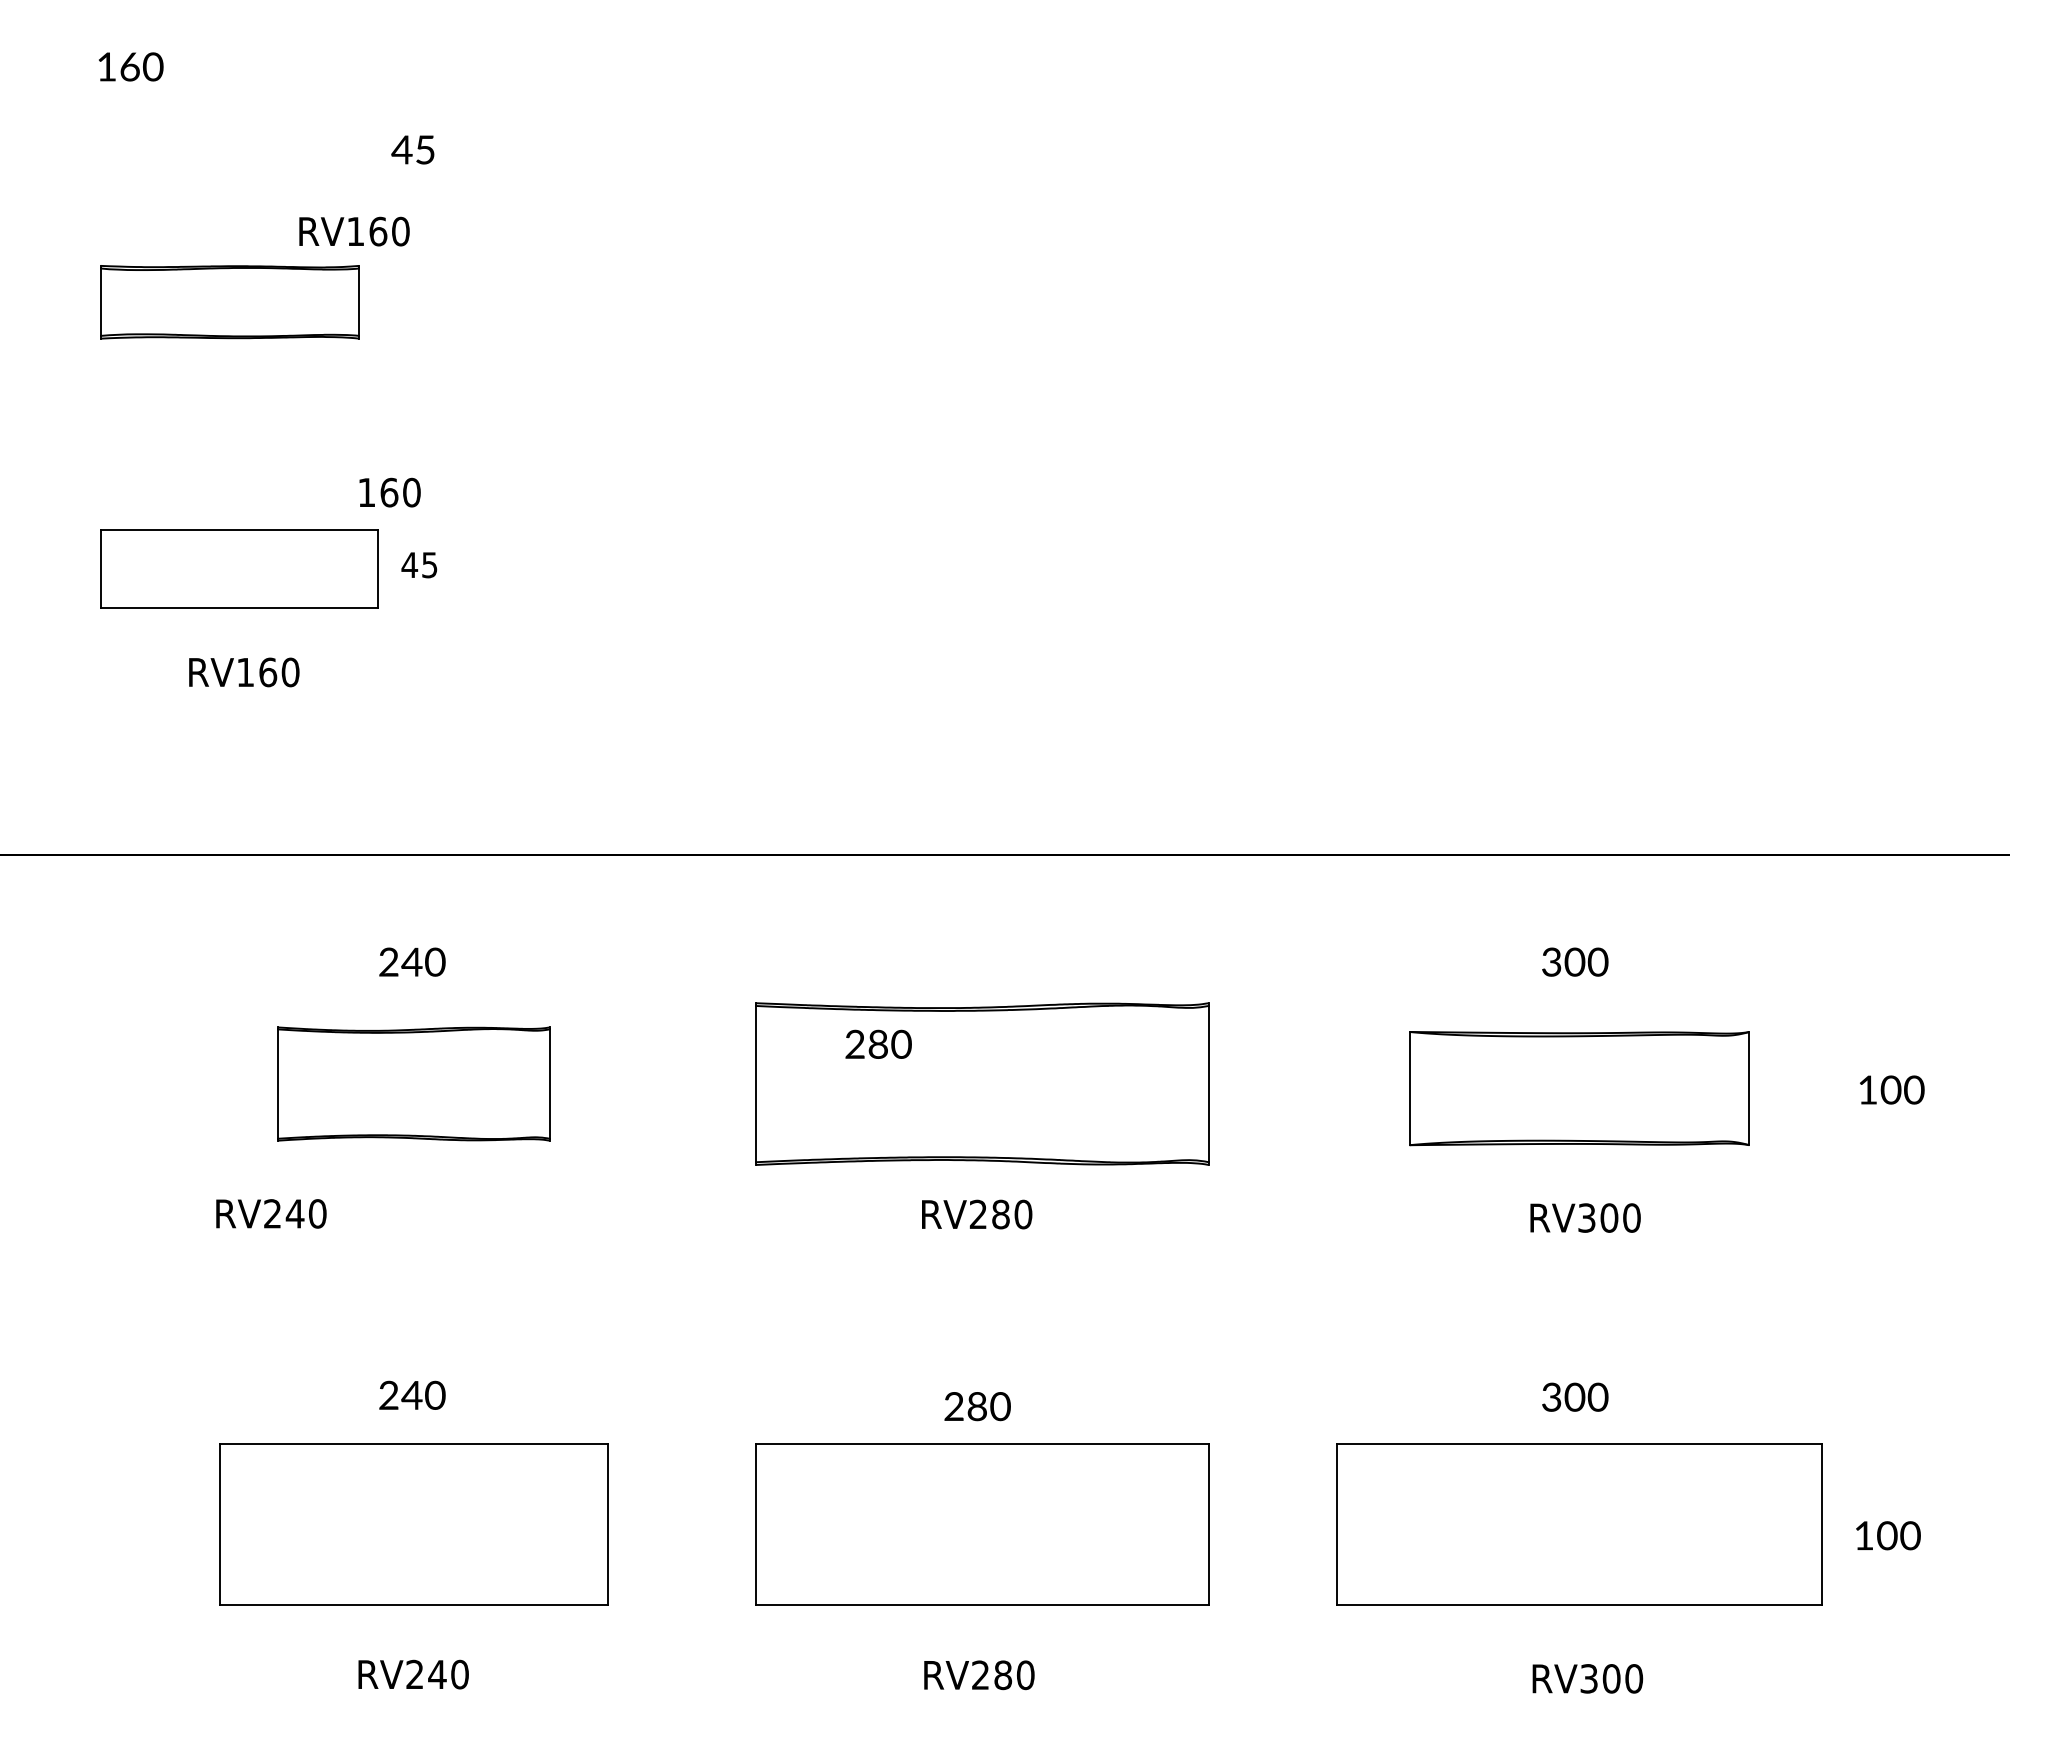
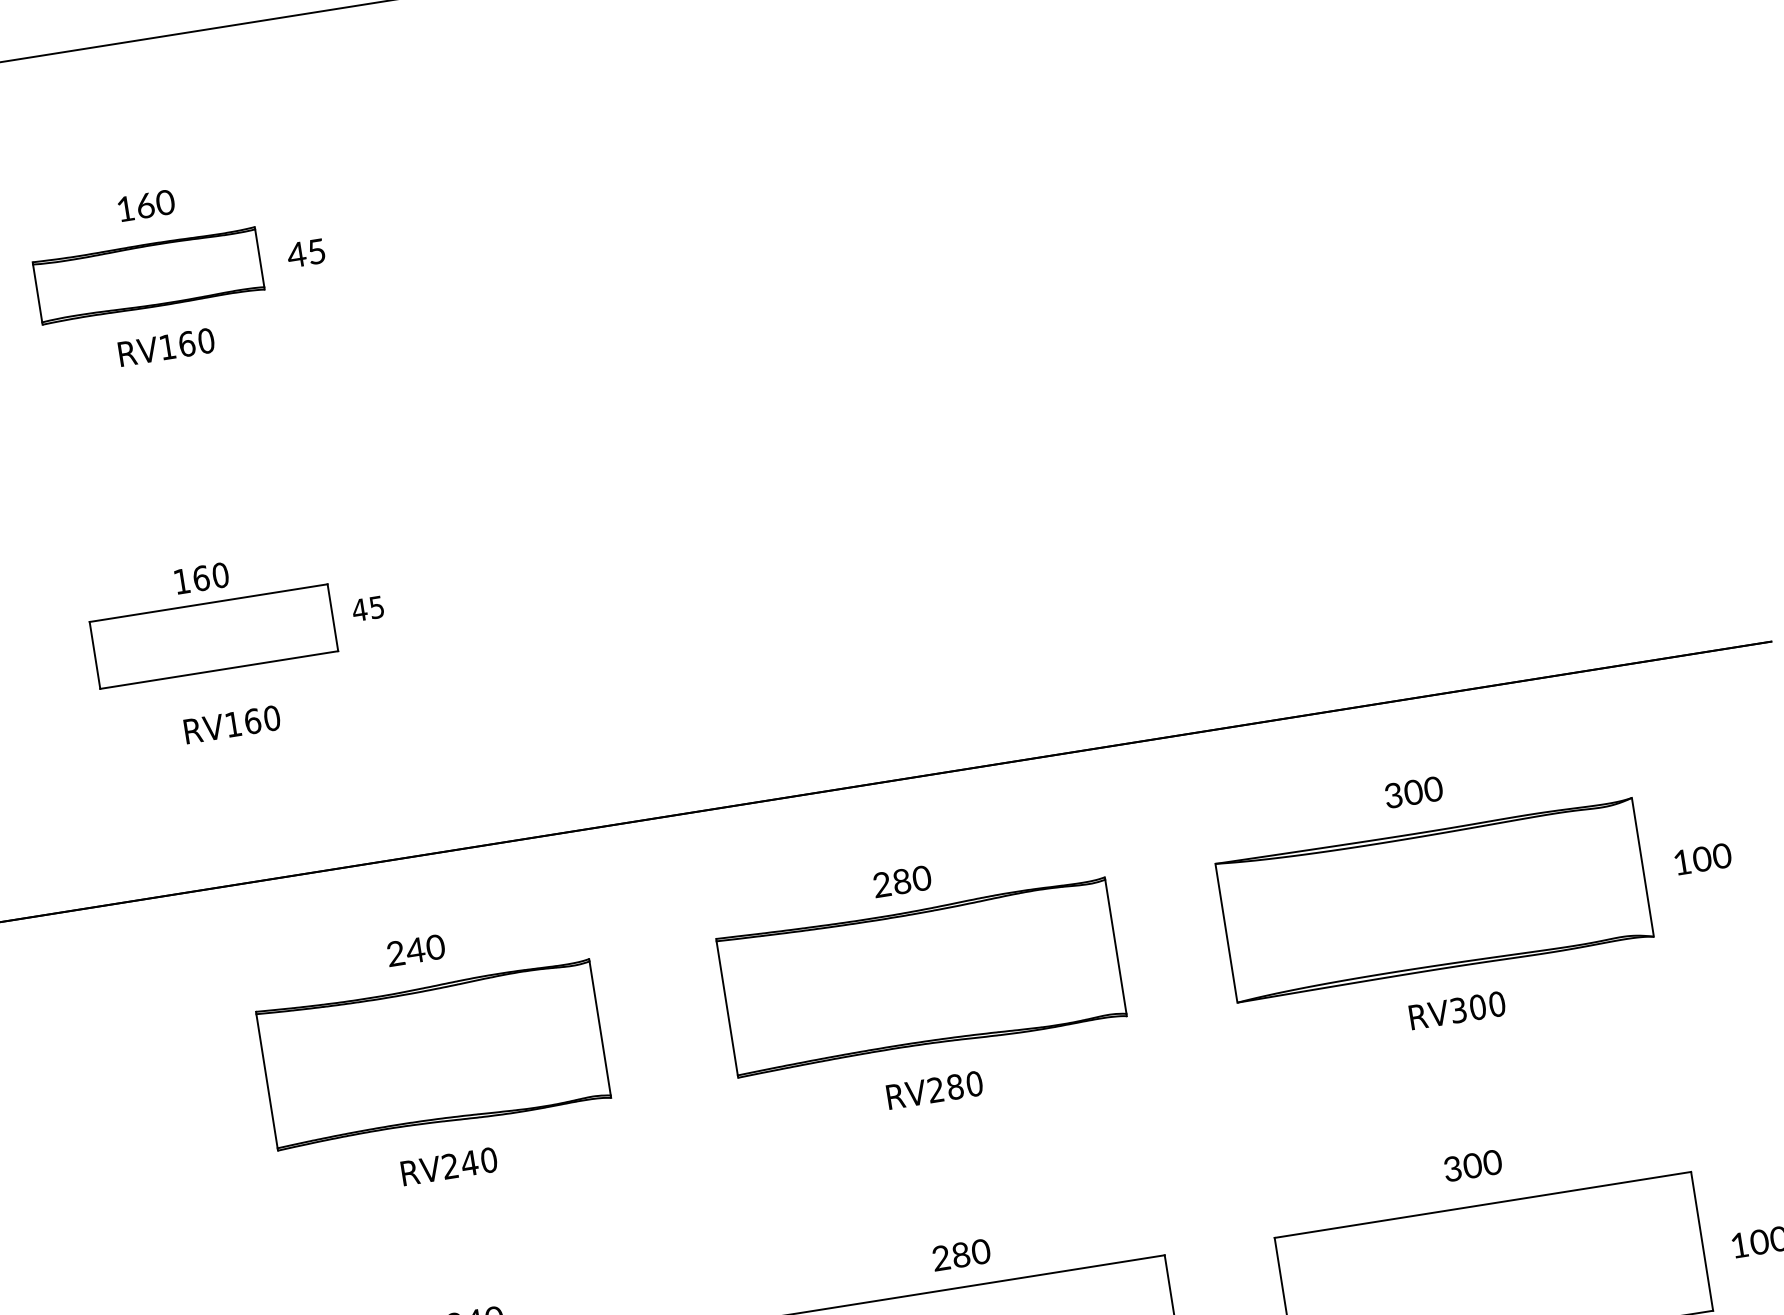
text: (131, 66) -> (146, 205), moved
text: (354, 231) -> (166, 347), moved
part: (229, 302) -> (148, 276), moved
text: (389, 492) -> (201, 578), moved
text: (878, 1043) -> (902, 880), moved
part: (413, 1083) -> (433, 1054), size x1.43
part: (1579, 1088) -> (1434, 900), size x1.43
text: (271, 1213) -> (449, 1166), moved

